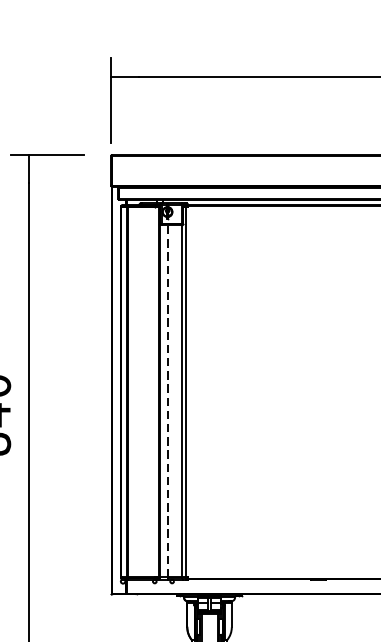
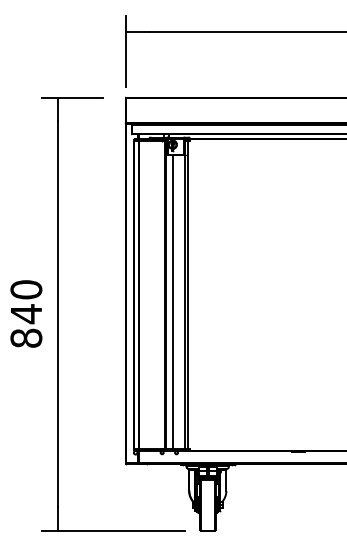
line: (167, 400) -> (172, 301), dashed -> solid

